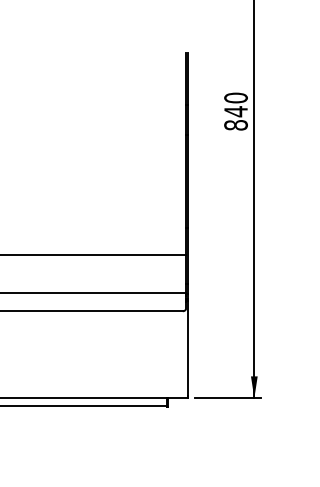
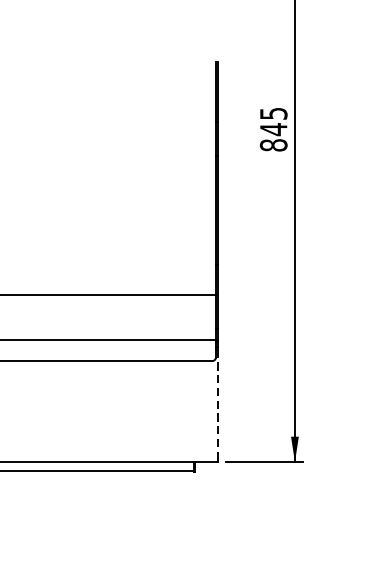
text: (235, 97) -> (273, 113), 840 -> 845
line: (188, 349) -> (218, 405), solid -> dashed

